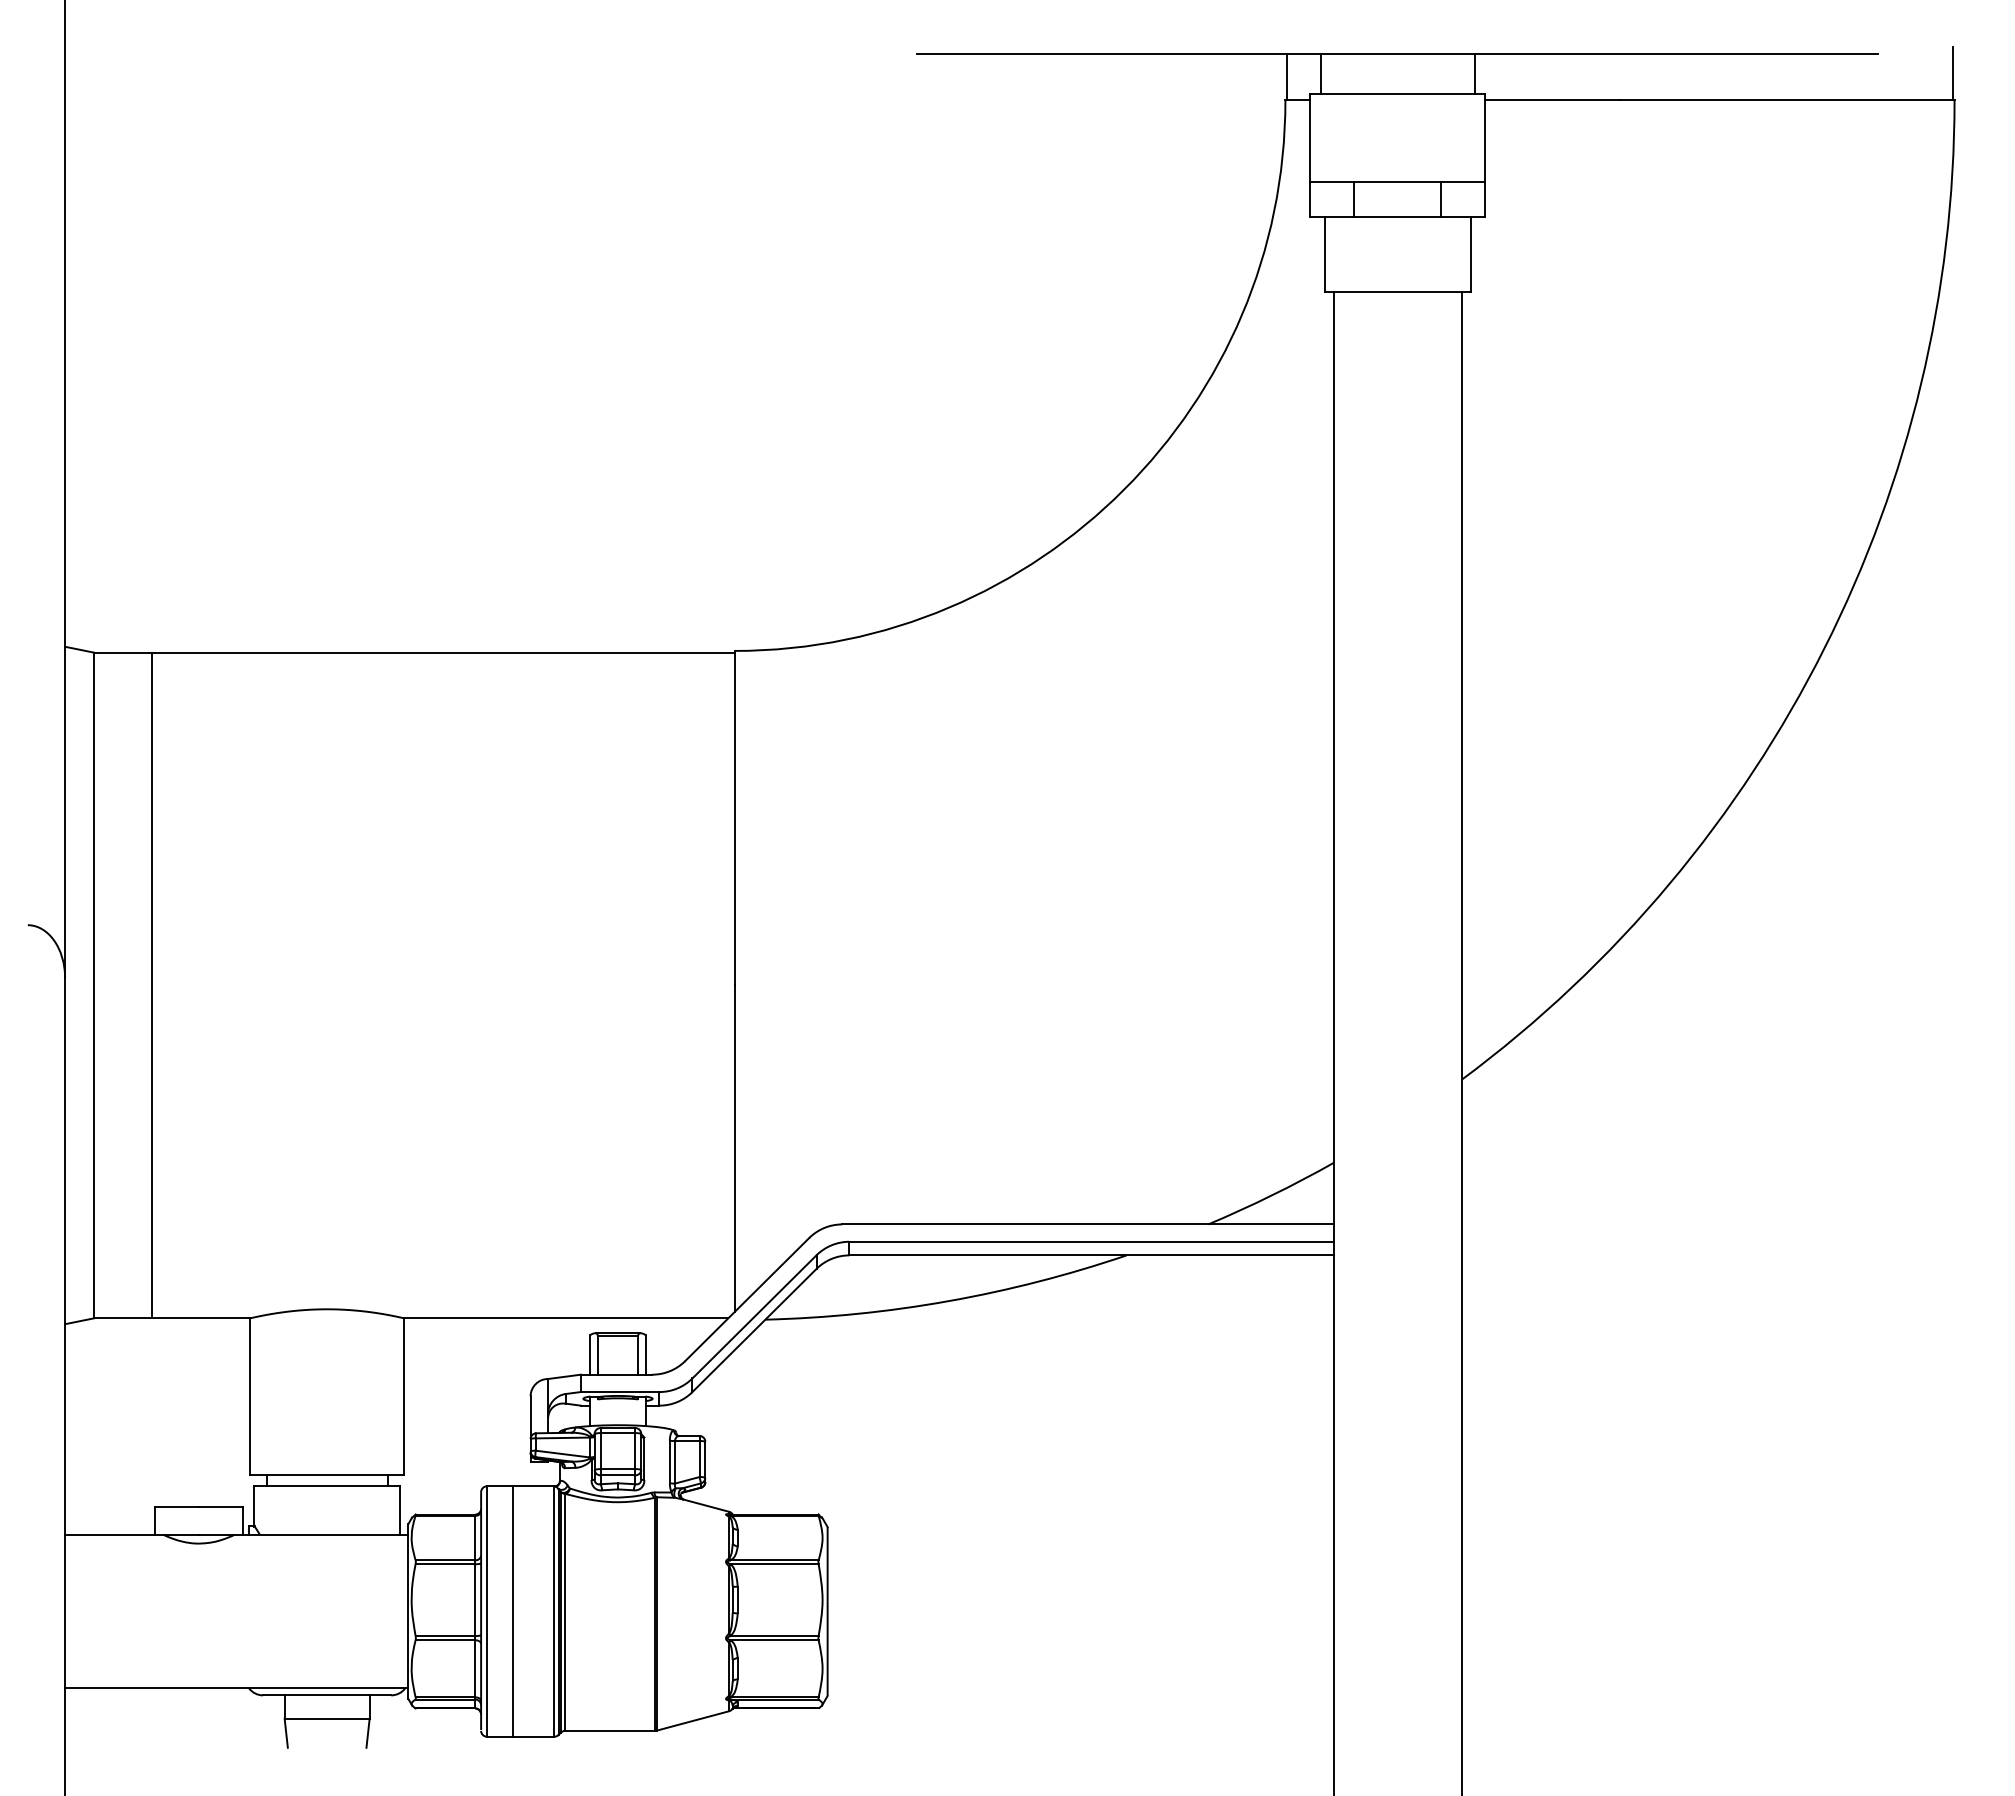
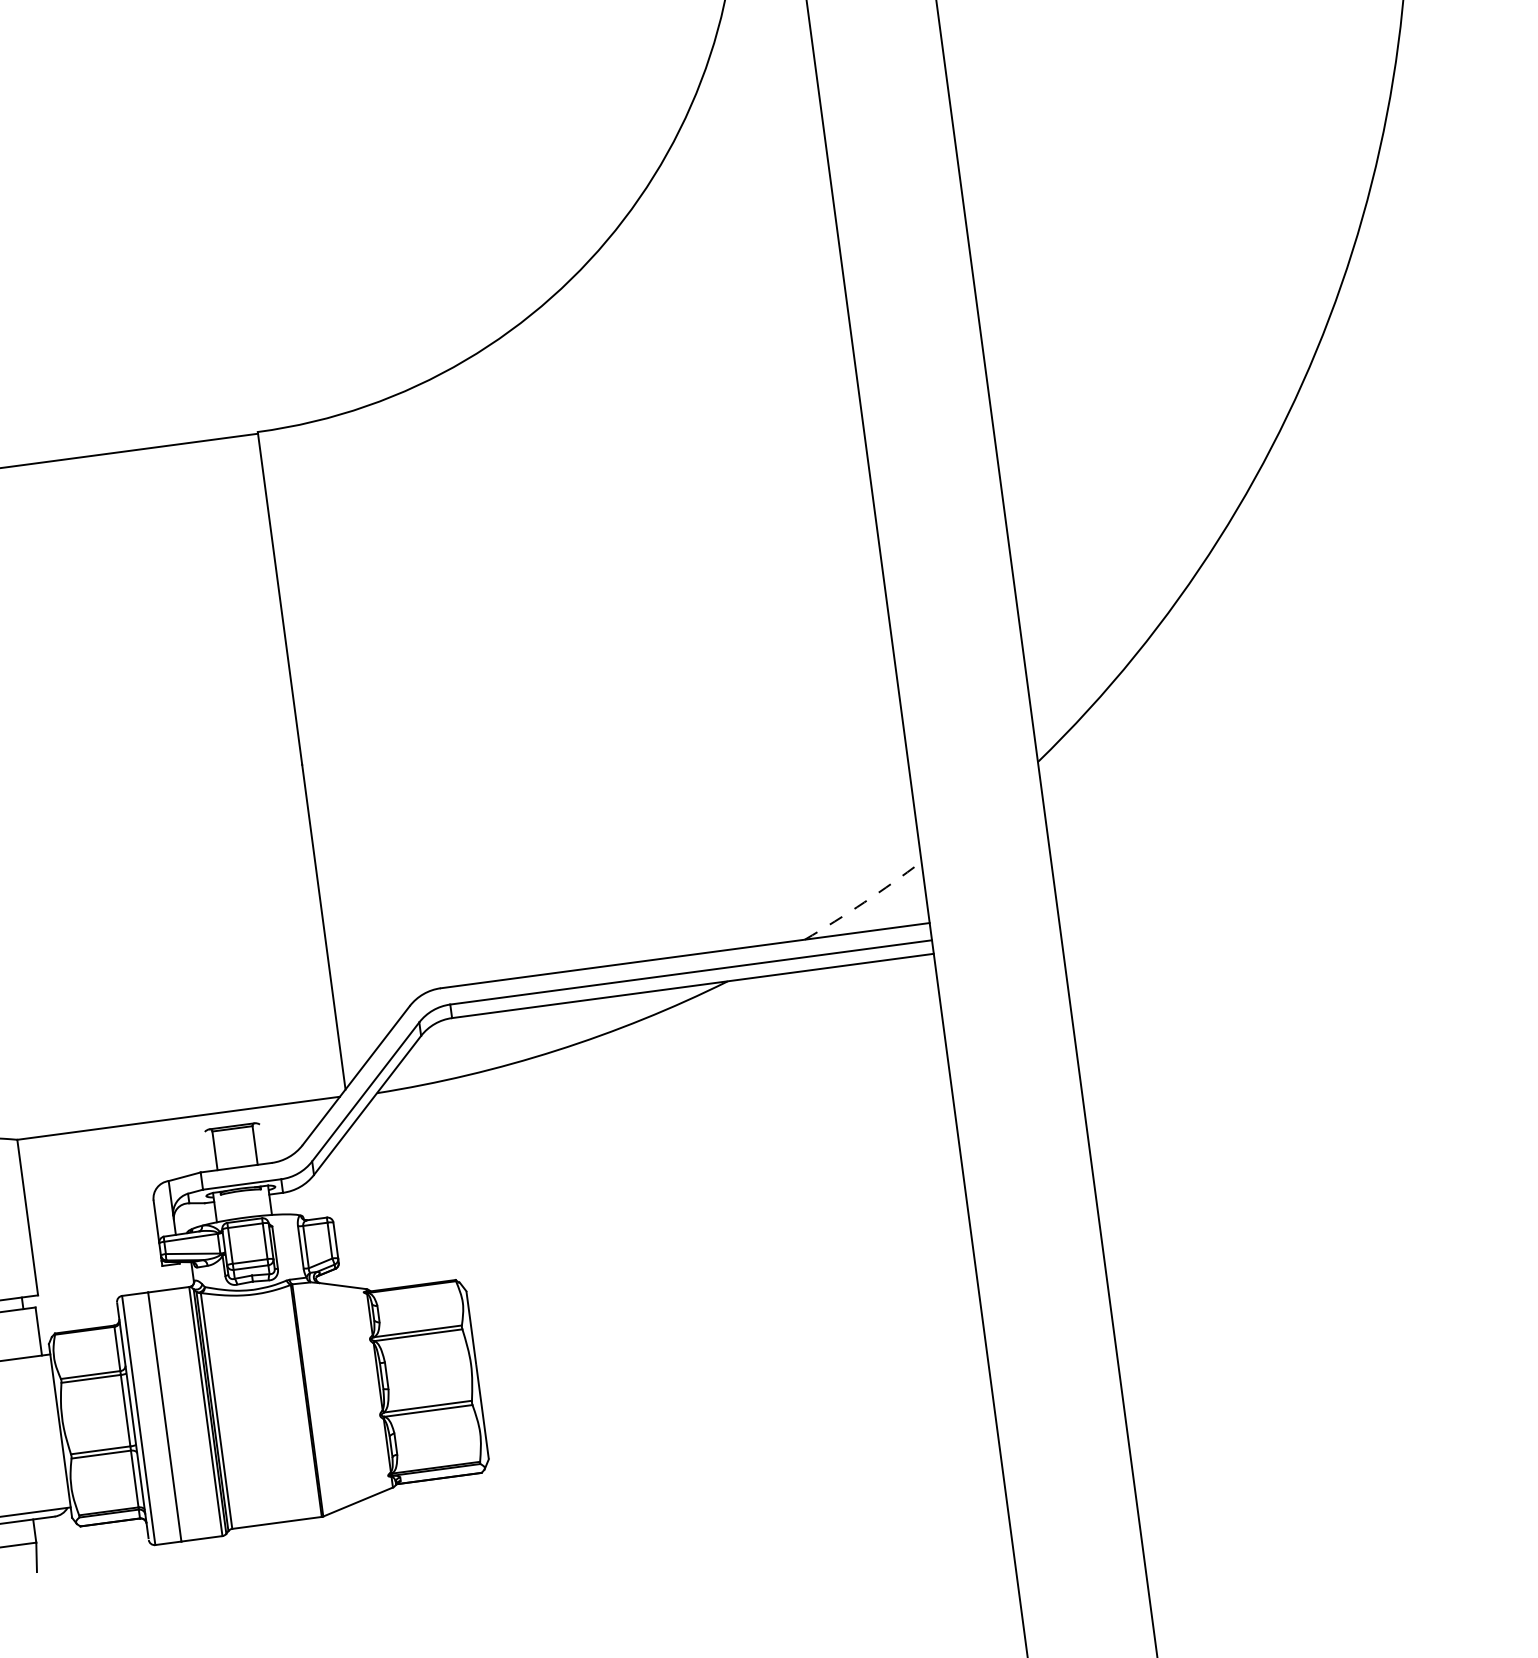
arc: (1271, 1195) -> (863, 902), solid -> dashed
line: (590, 1354) -> (207, 1151), removed
line: (645, 1354) -> (262, 1143), removed

